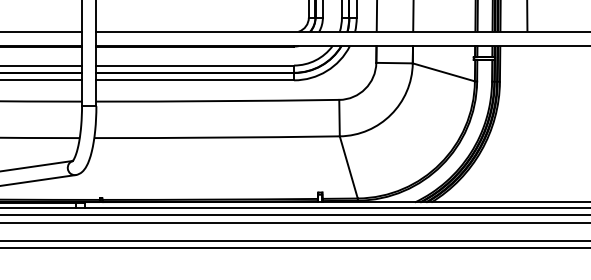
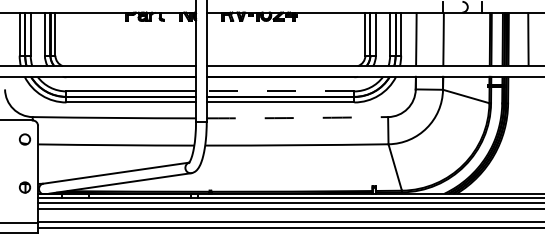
line: (195, 65) -> (280, 91), solid -> dashed
arc: (217, 101) -> (297, 118), solid -> dashed

